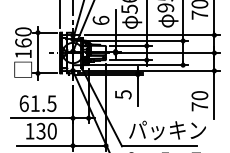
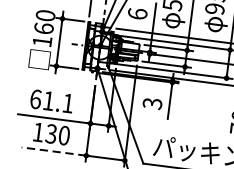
text: (122, 94) -> (151, 103), 5 -> 3
text: (51, 103) -> (67, 103), 61.5 -> 61.1
line: (45, 145) -> (54, 151), solid -> dashed

